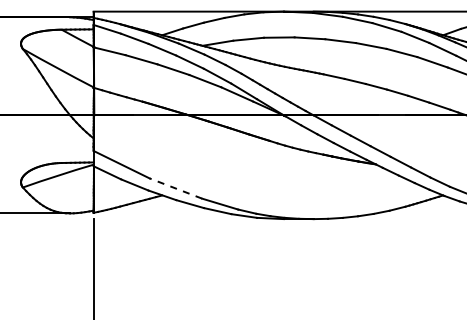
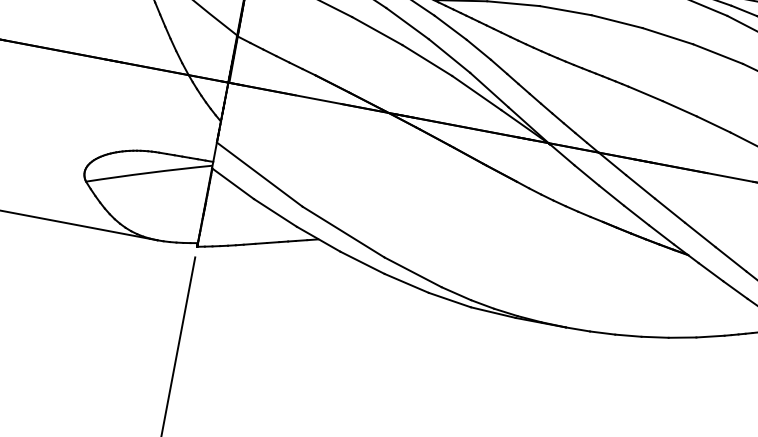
line: (175, 188) -> (342, 231), dashed -> solid

